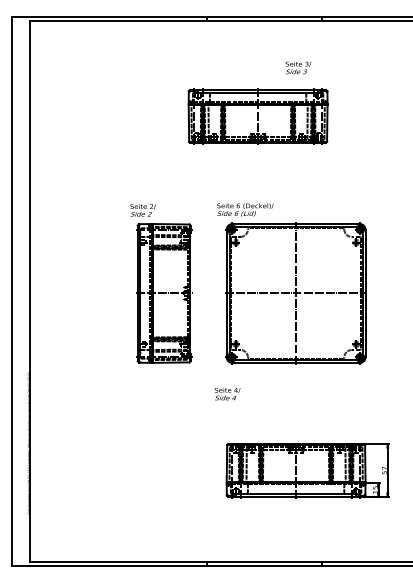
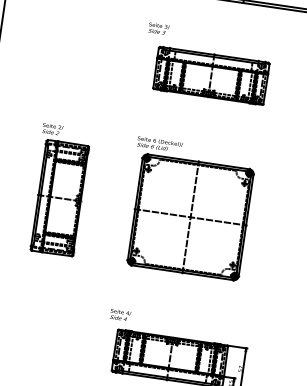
text: (298, 67) -> (159, 28), moved
part: (257, 116) -> (210, 75), moved
part: (161, 283) -> (58, 189), moved
text: (227, 394) -> (120, 315), moved

